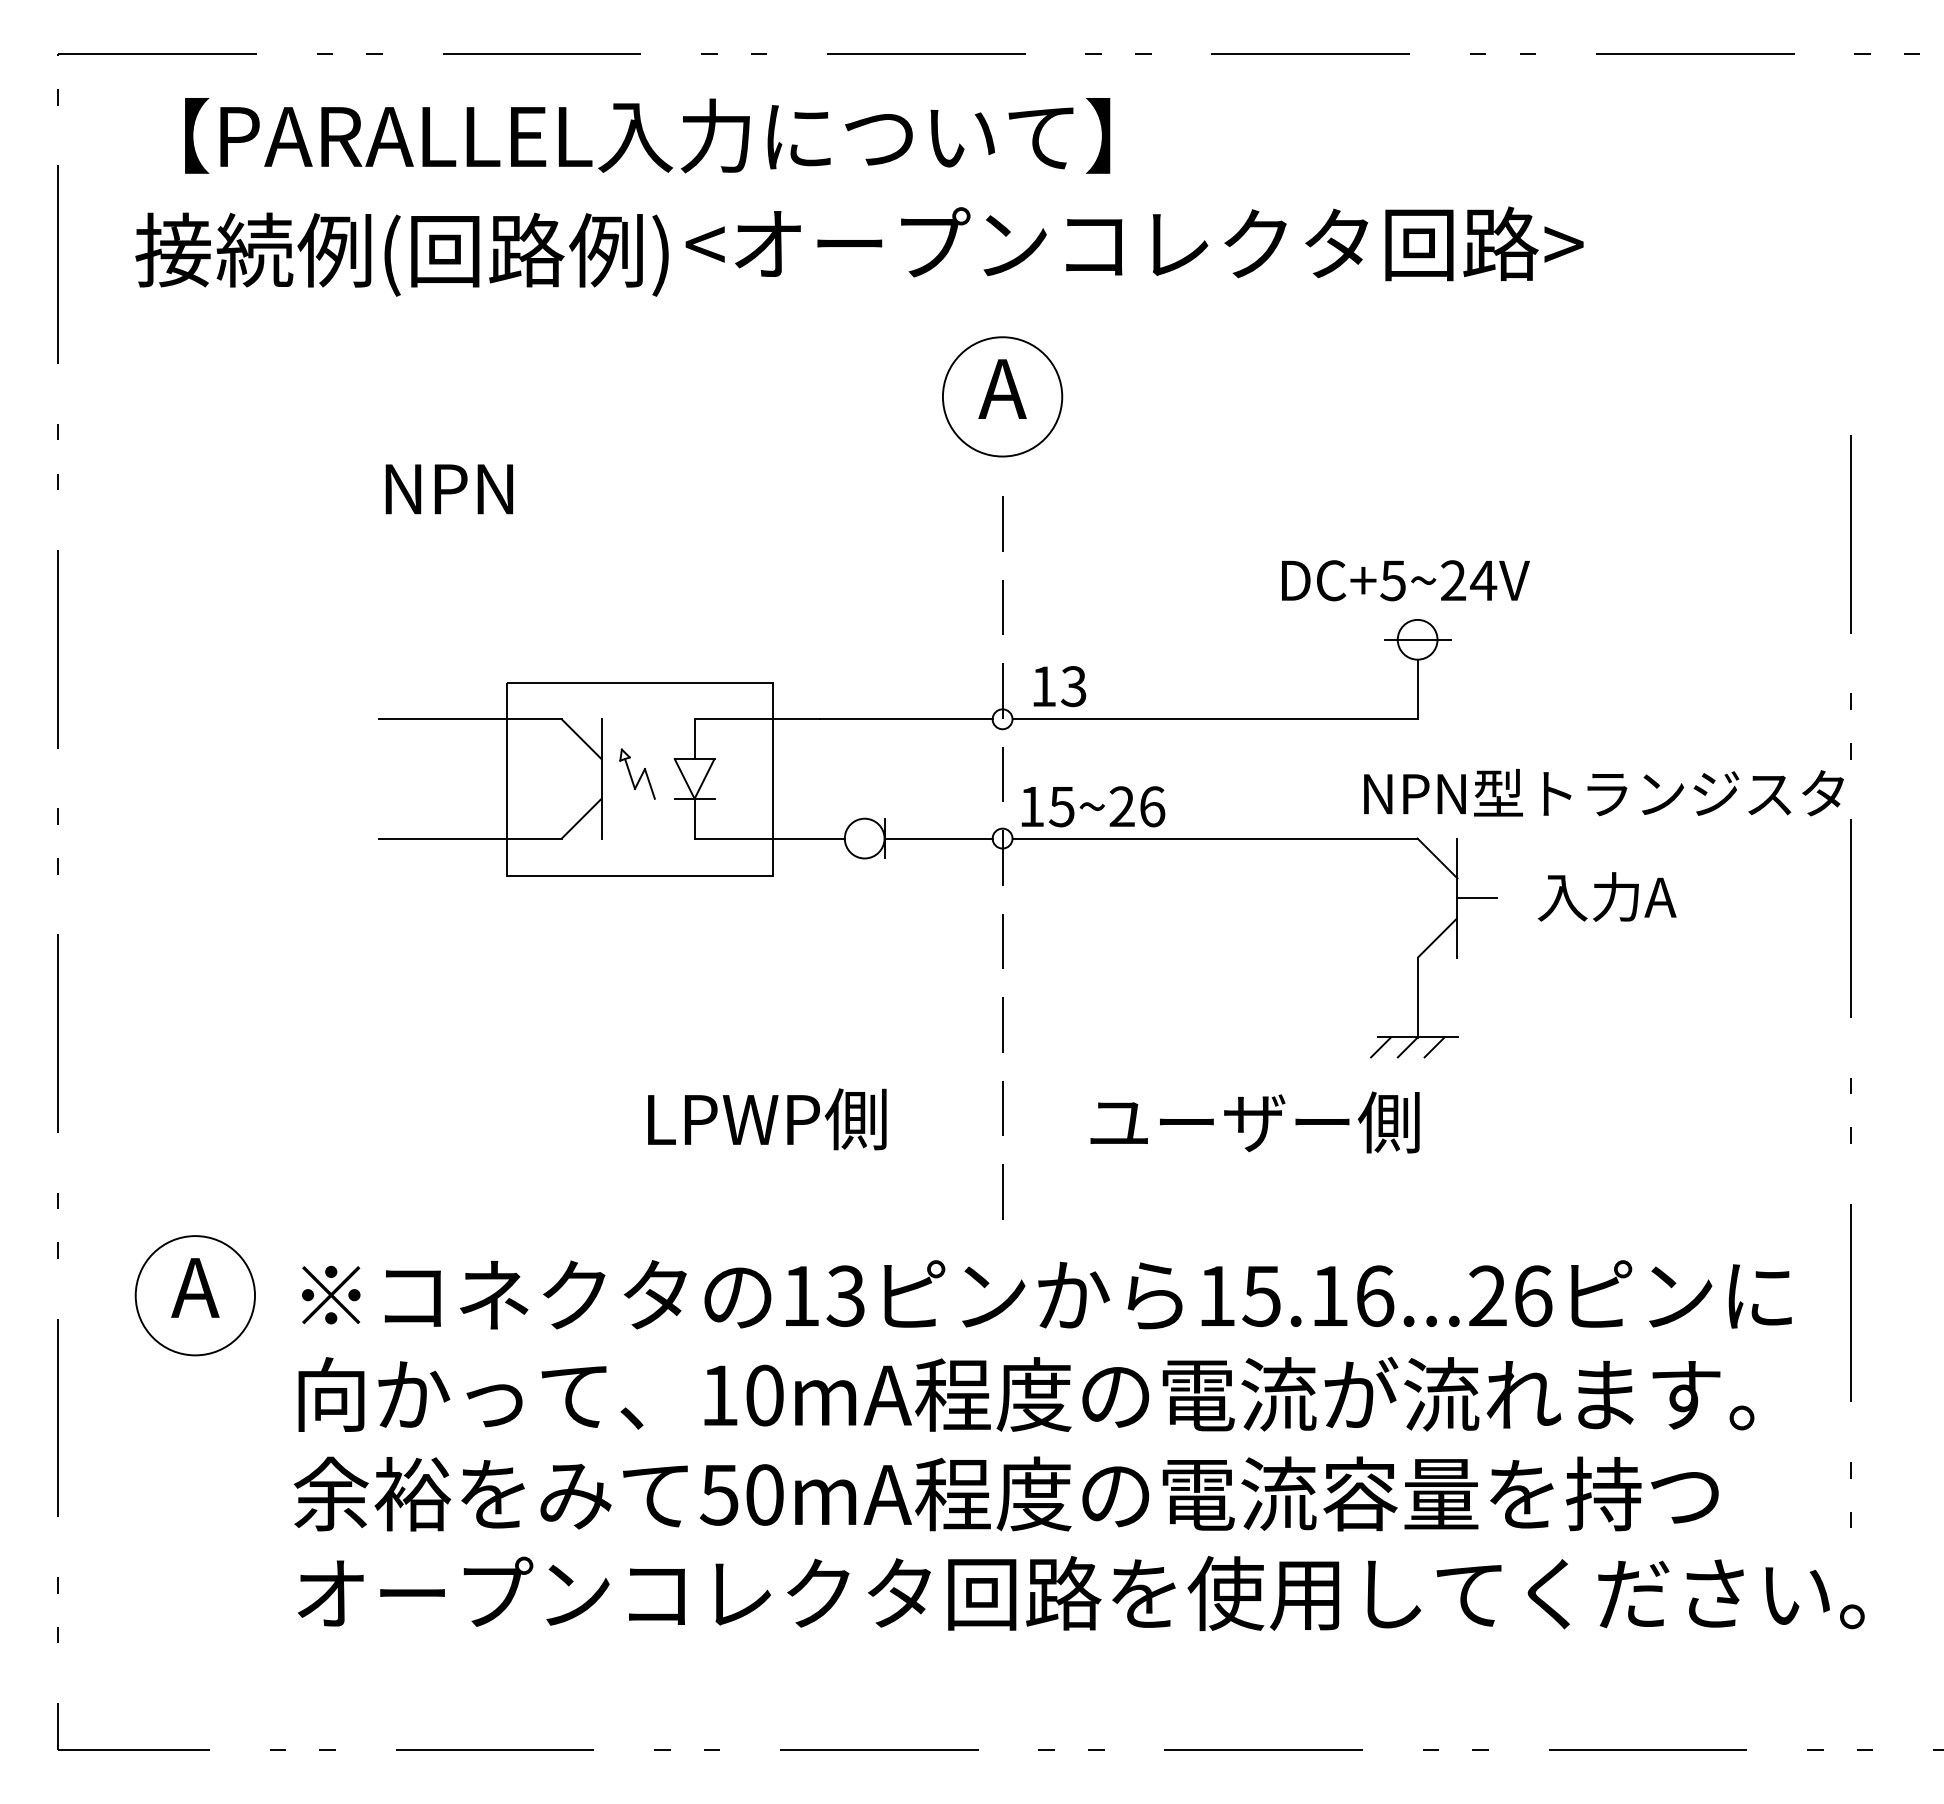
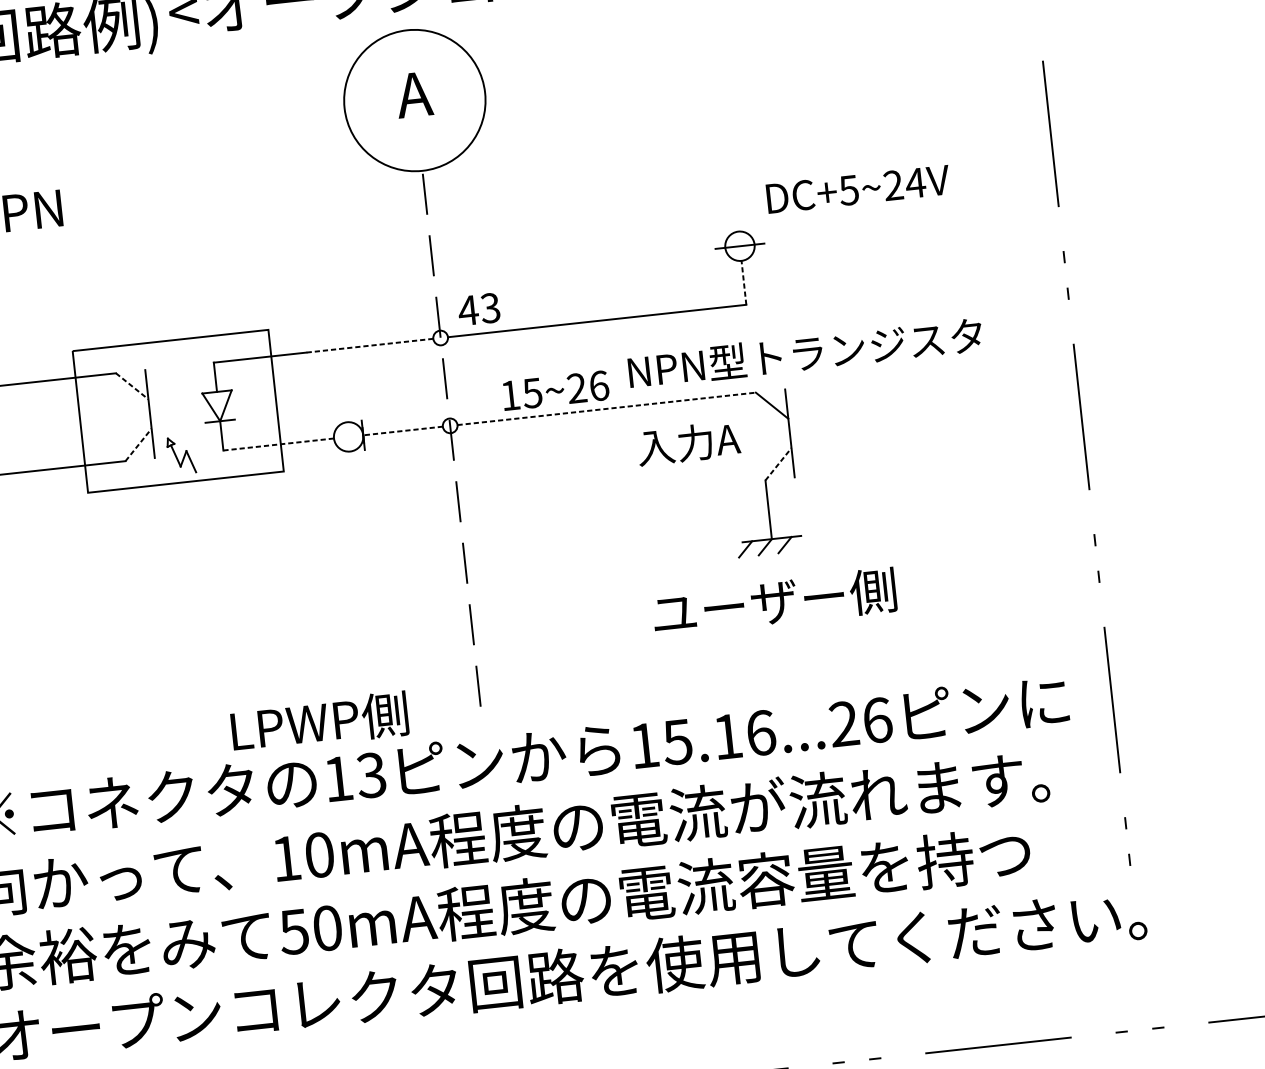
circle: (1002, 396) -> (414, 100), size x1.6
text: (1405, 580) -> (858, 189), moved
text: (1043, 686) -> (468, 310), 13 -> 43
line: (1417, 689) -> (743, 282), solid -> dashed
line: (905, 719) -> (369, 345), solid -> dashed
line: (581, 739) -> (132, 386), solid -> dashed
part: (637, 773) -> (181, 455), moved
text: (1603, 792) -> (805, 352), moved
text: (1093, 806) -> (555, 390), moved
line: (581, 818) -> (138, 444), solid -> dashed
line: (770, 838) -> (279, 444), solid -> dashed
line: (938, 838) -> (402, 430), solid -> dashed
line: (1215, 838) -> (607, 408), solid -> dashed
text: (1606, 896) -> (688, 443), moved
line: (1477, 898) -> (804, 432), removed
line: (1437, 937) -> (778, 463), solid -> dashed
text: (767, 1119) -> (319, 722), moved
text: (1254, 1122) -> (774, 602), moved

